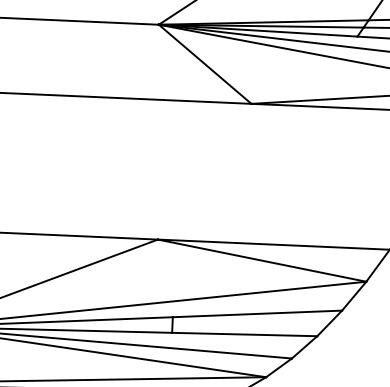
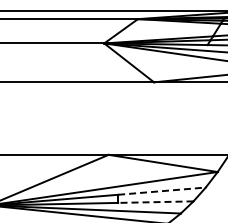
line: (256, 314) -> (161, 191), solid -> dashed
line: (244, 335) -> (155, 202), solid -> dashed

